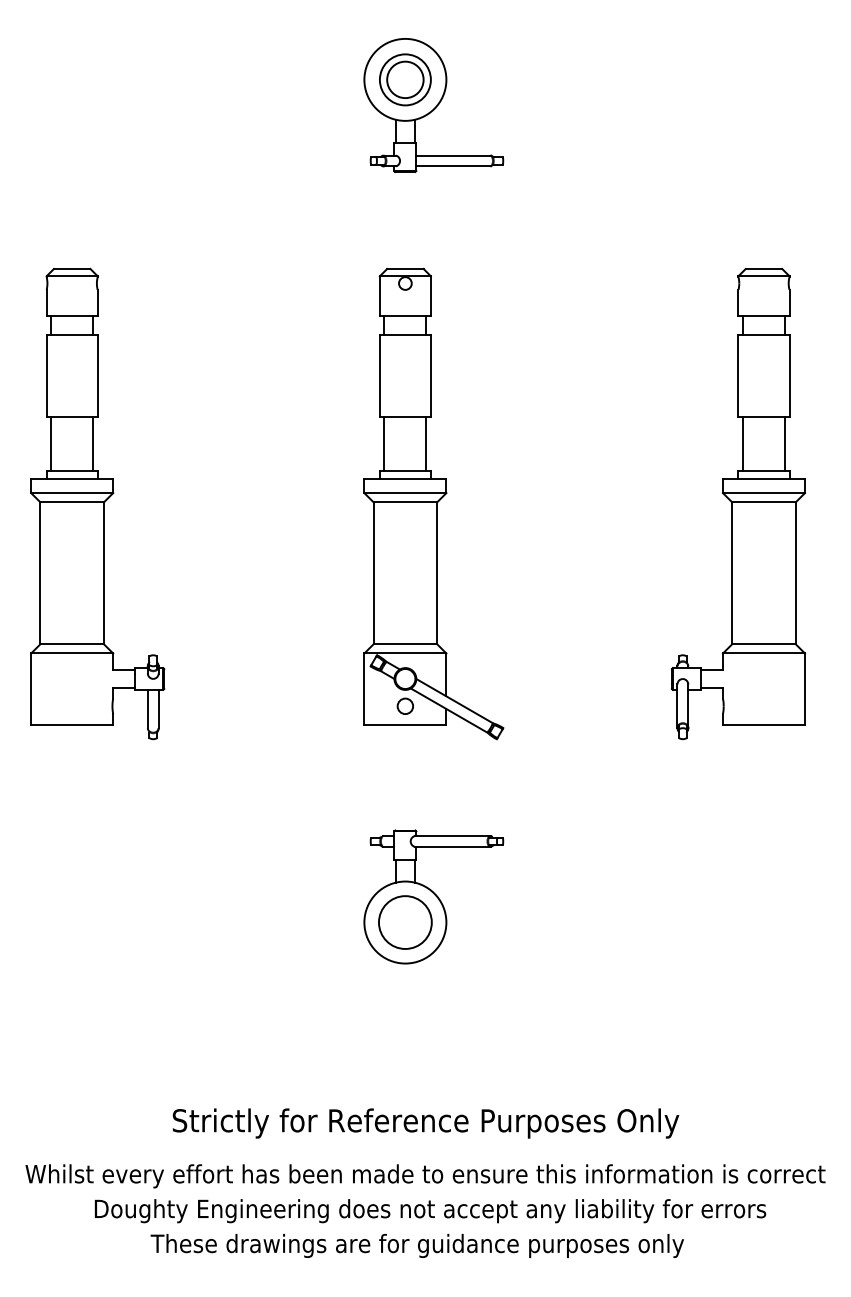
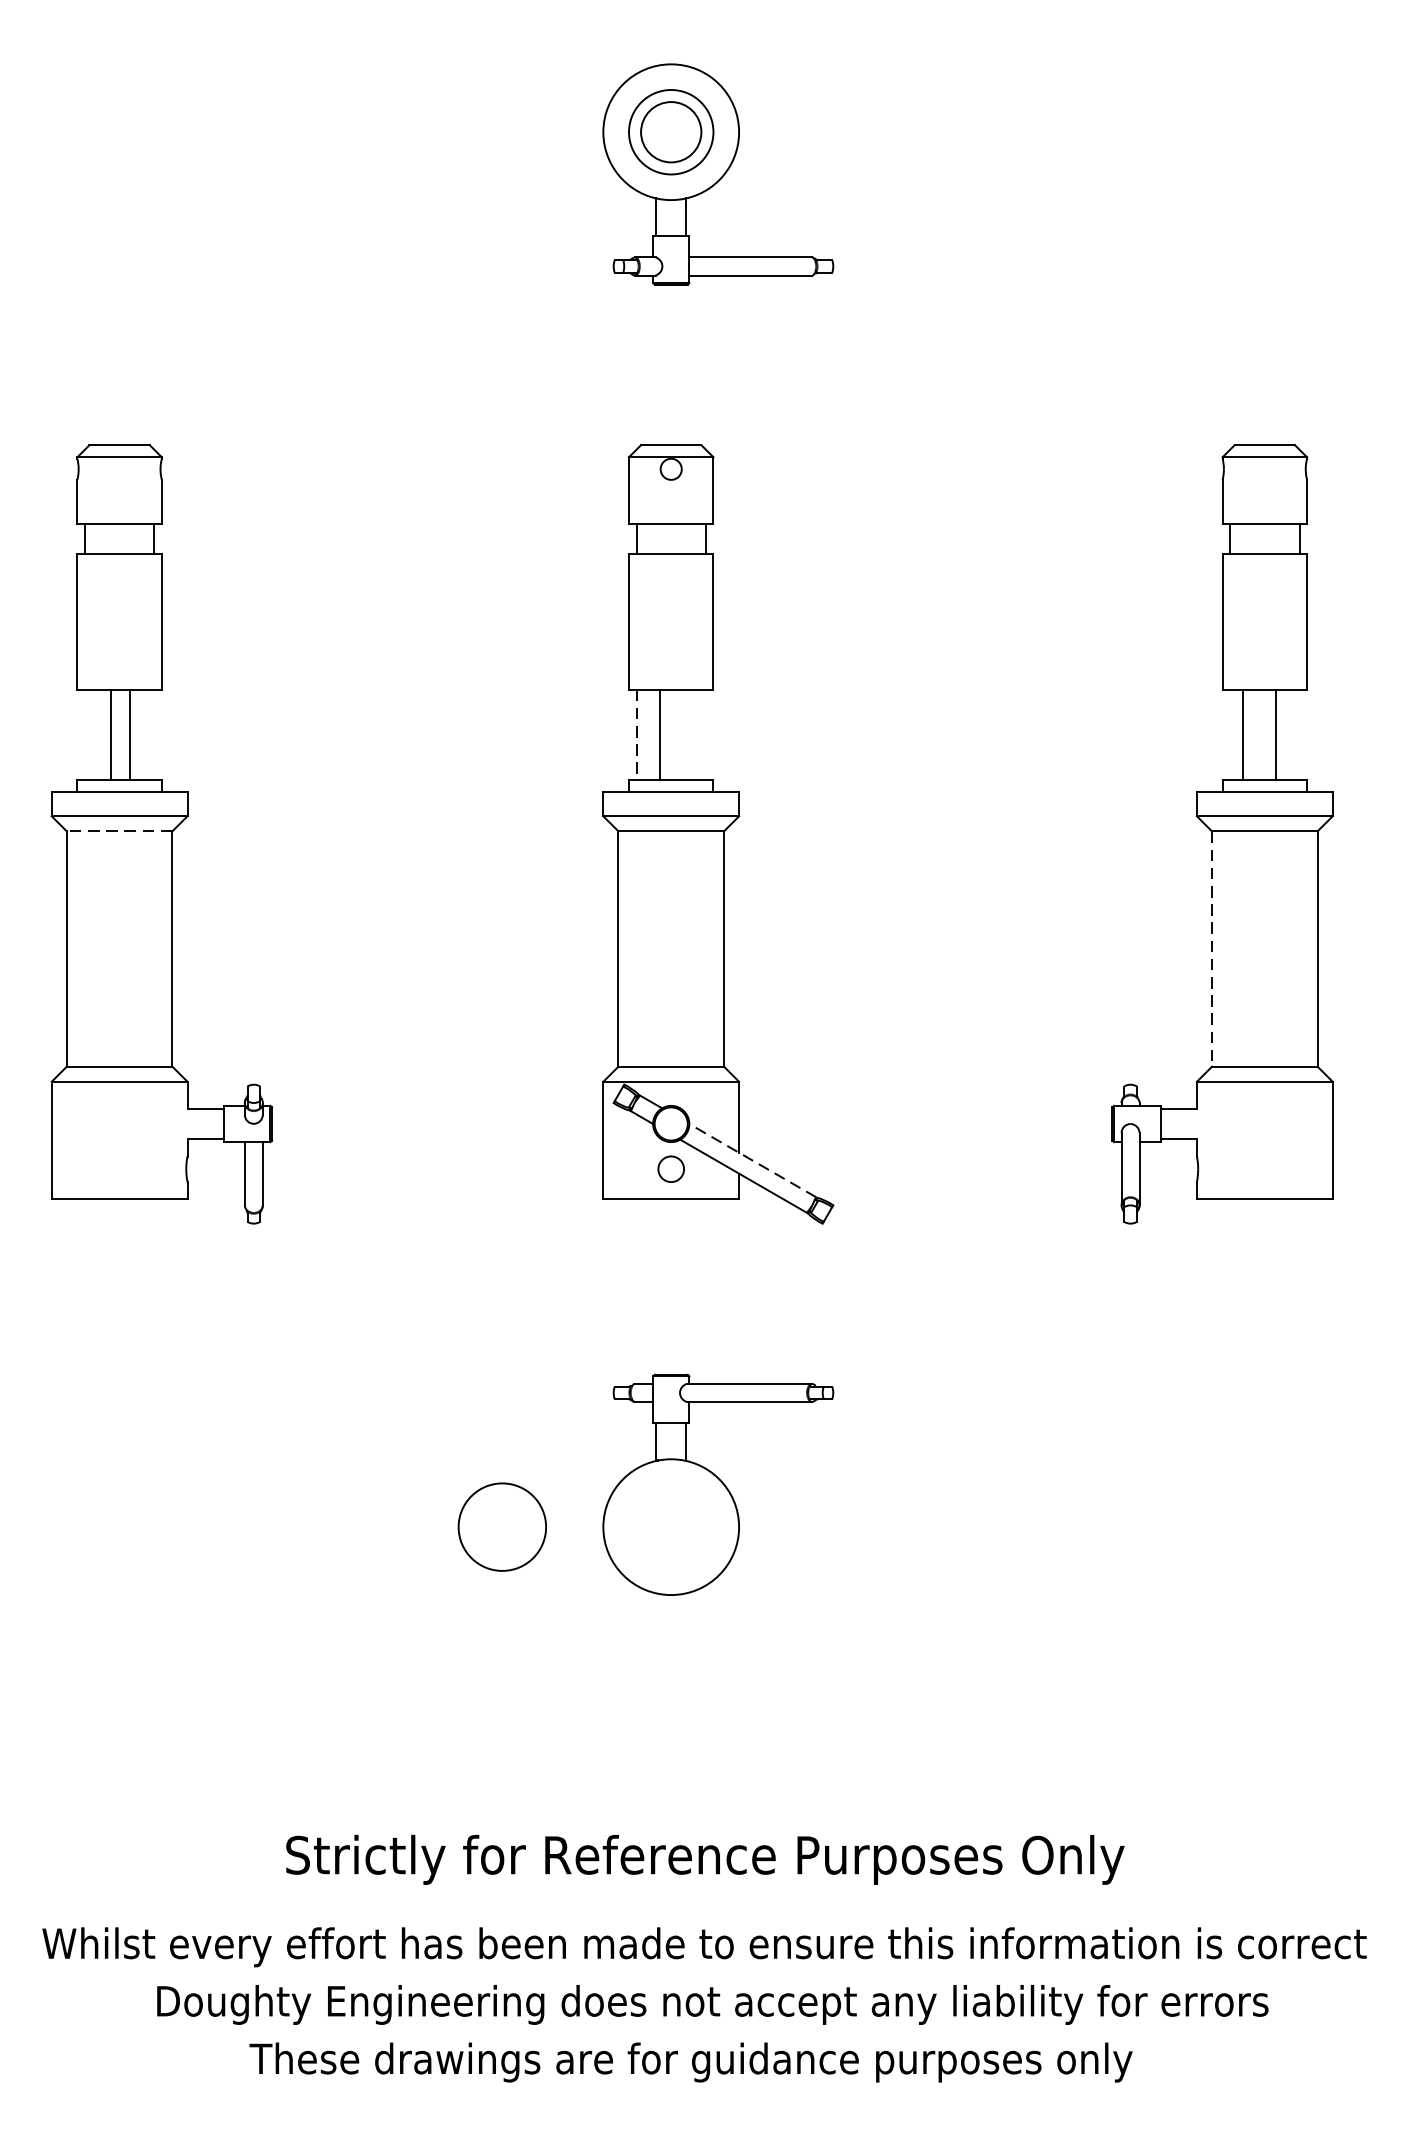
line: (51, 443) -> (130, 734), moved
line: (93, 443) -> (111, 734), moved
line: (426, 443) -> (659, 734), moved
line: (743, 443) -> (1277, 734), moved
line: (784, 443) -> (1242, 734), moved
line: (384, 444) -> (636, 735), solid -> dashed
line: (72, 502) -> (120, 831), solid -> dashed
line: (732, 573) -> (1212, 949), solid -> dashed
line: (454, 700) -> (752, 1159), solid -> dashed
circle: (405, 922) -> (502, 1527), moved

